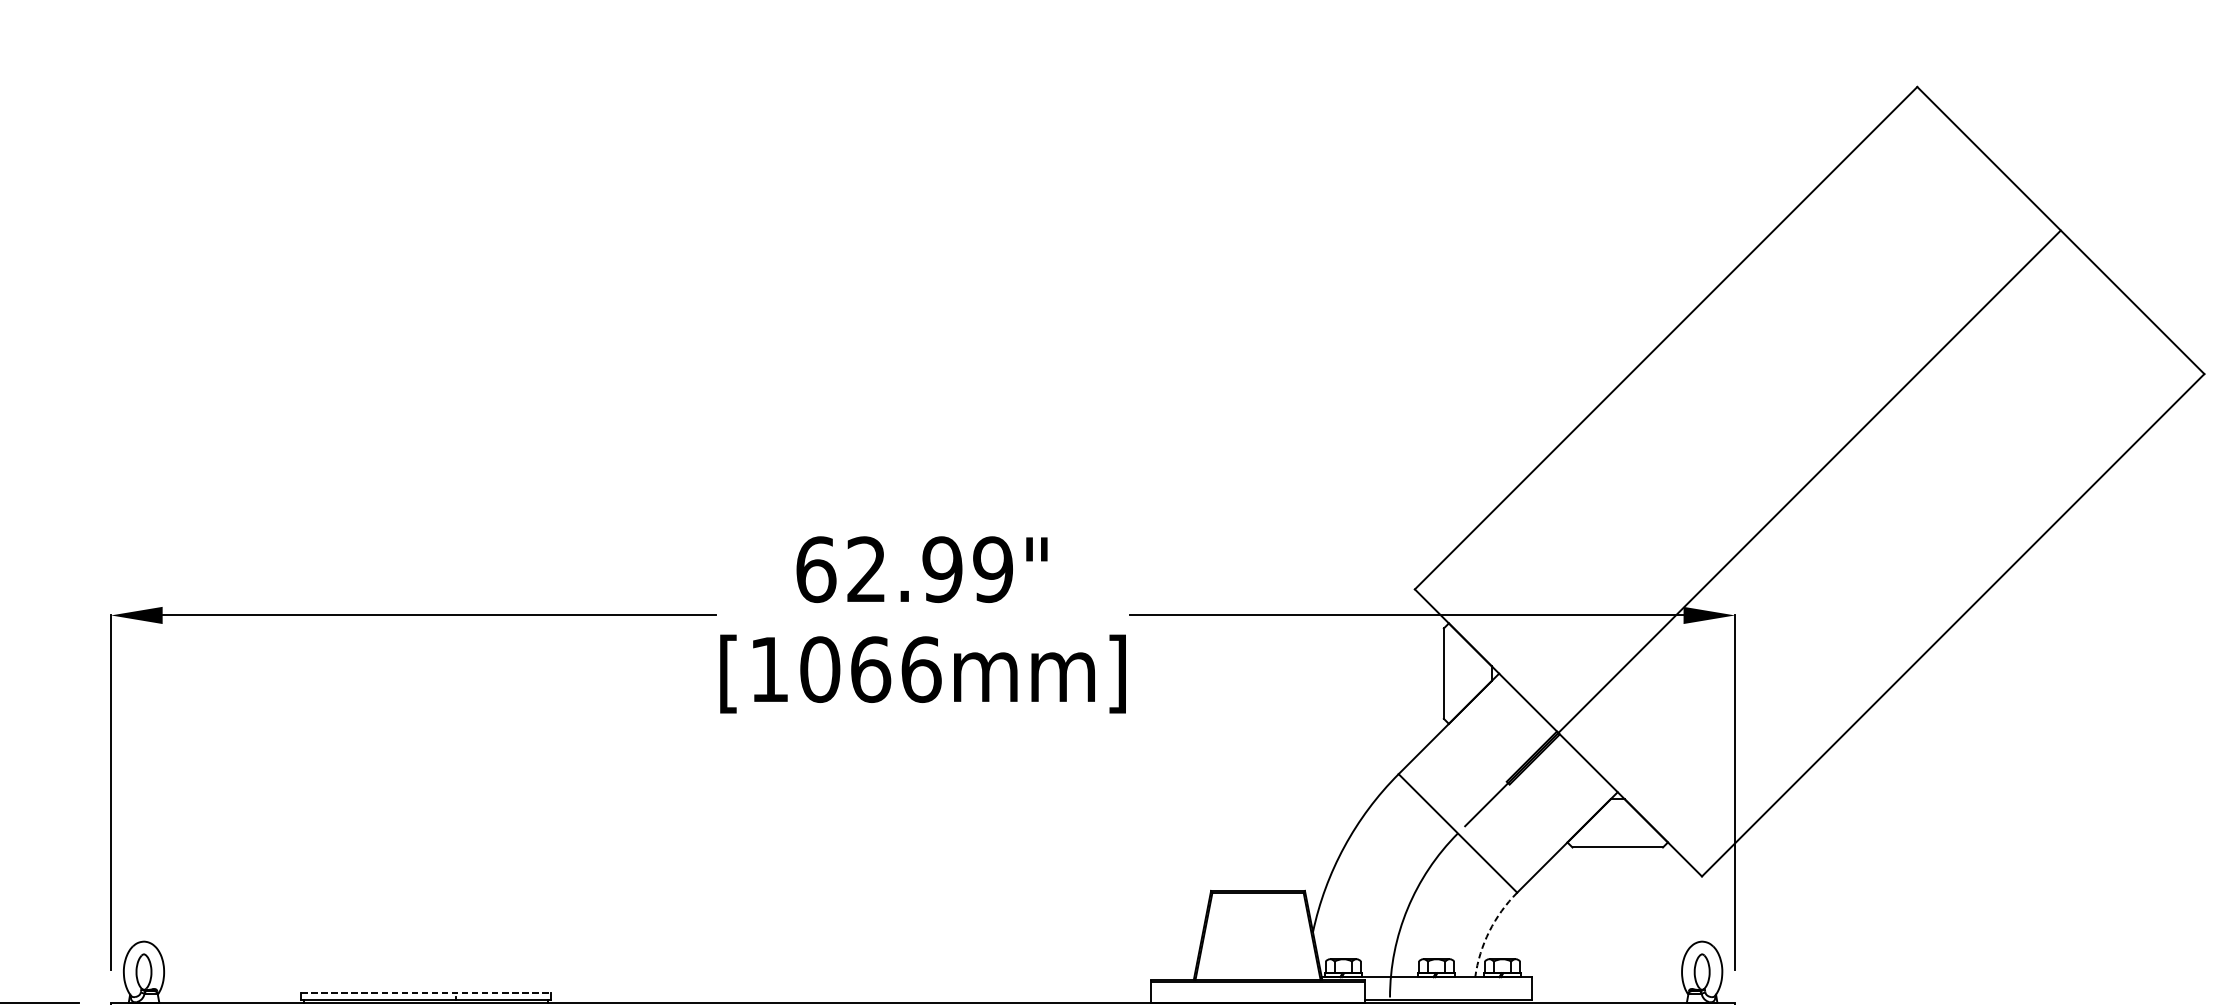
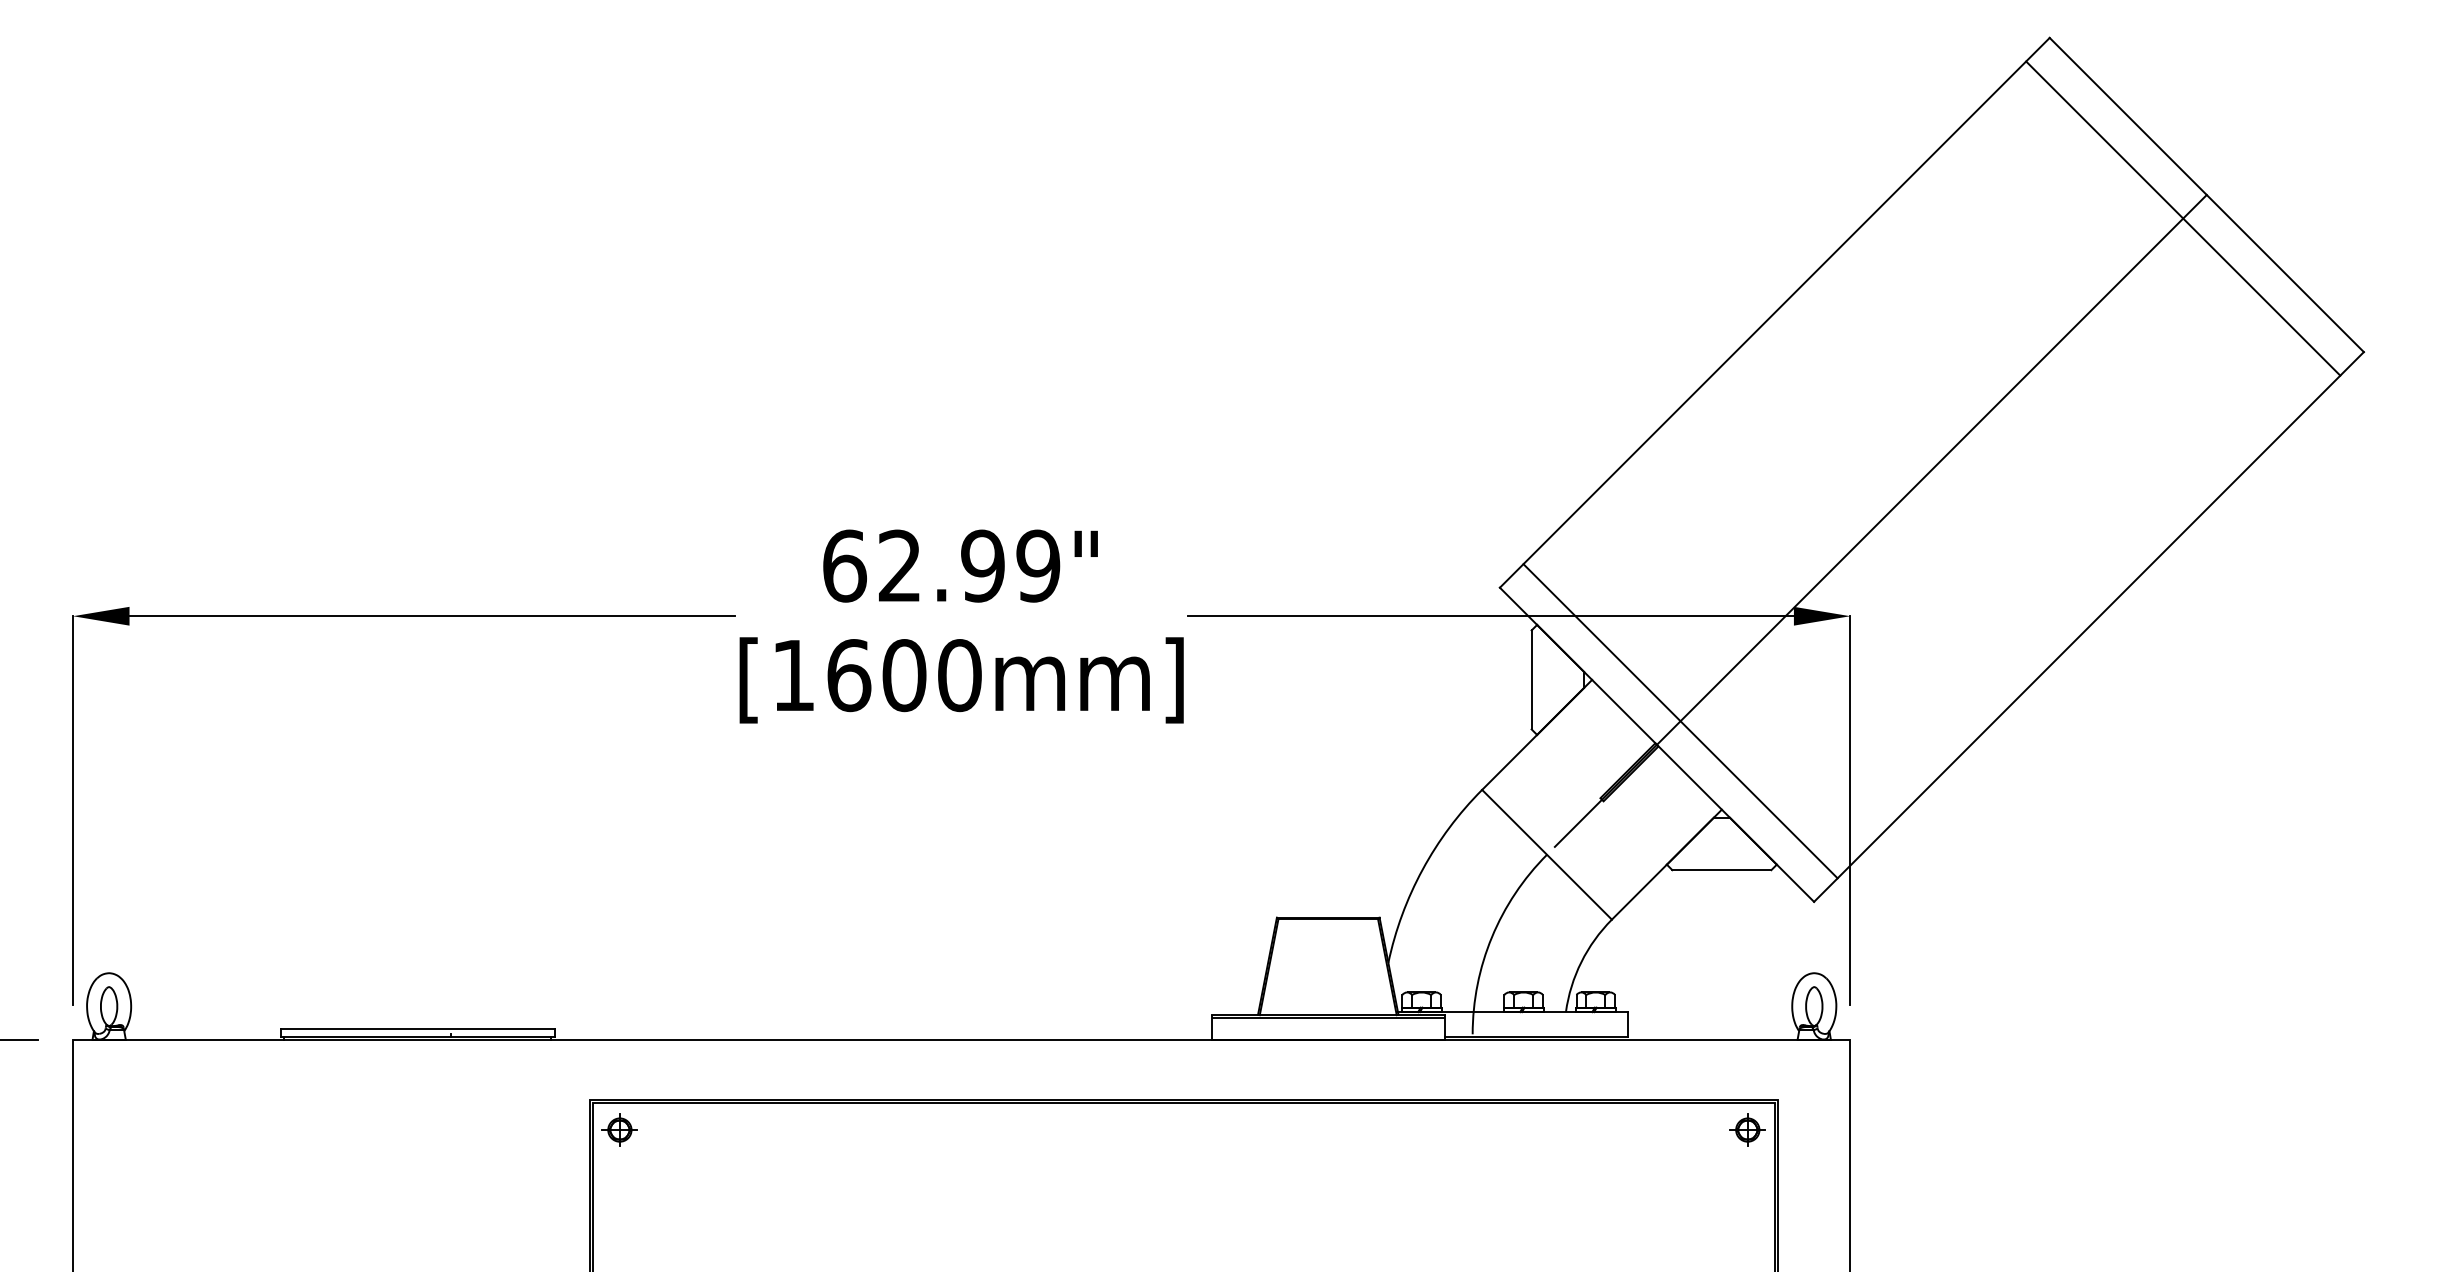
line: (2039, 251) -> (2183, 218), added
text: (870, 669) -> (904, 675), [1066mm] -> [1600mm]
line: (1579, 711) -> (1680, 721), added
arc: (1489, 931) -> (1581, 962), dashed -> solid
line: (425, 993) -> (417, 1029), dashed -> solid

